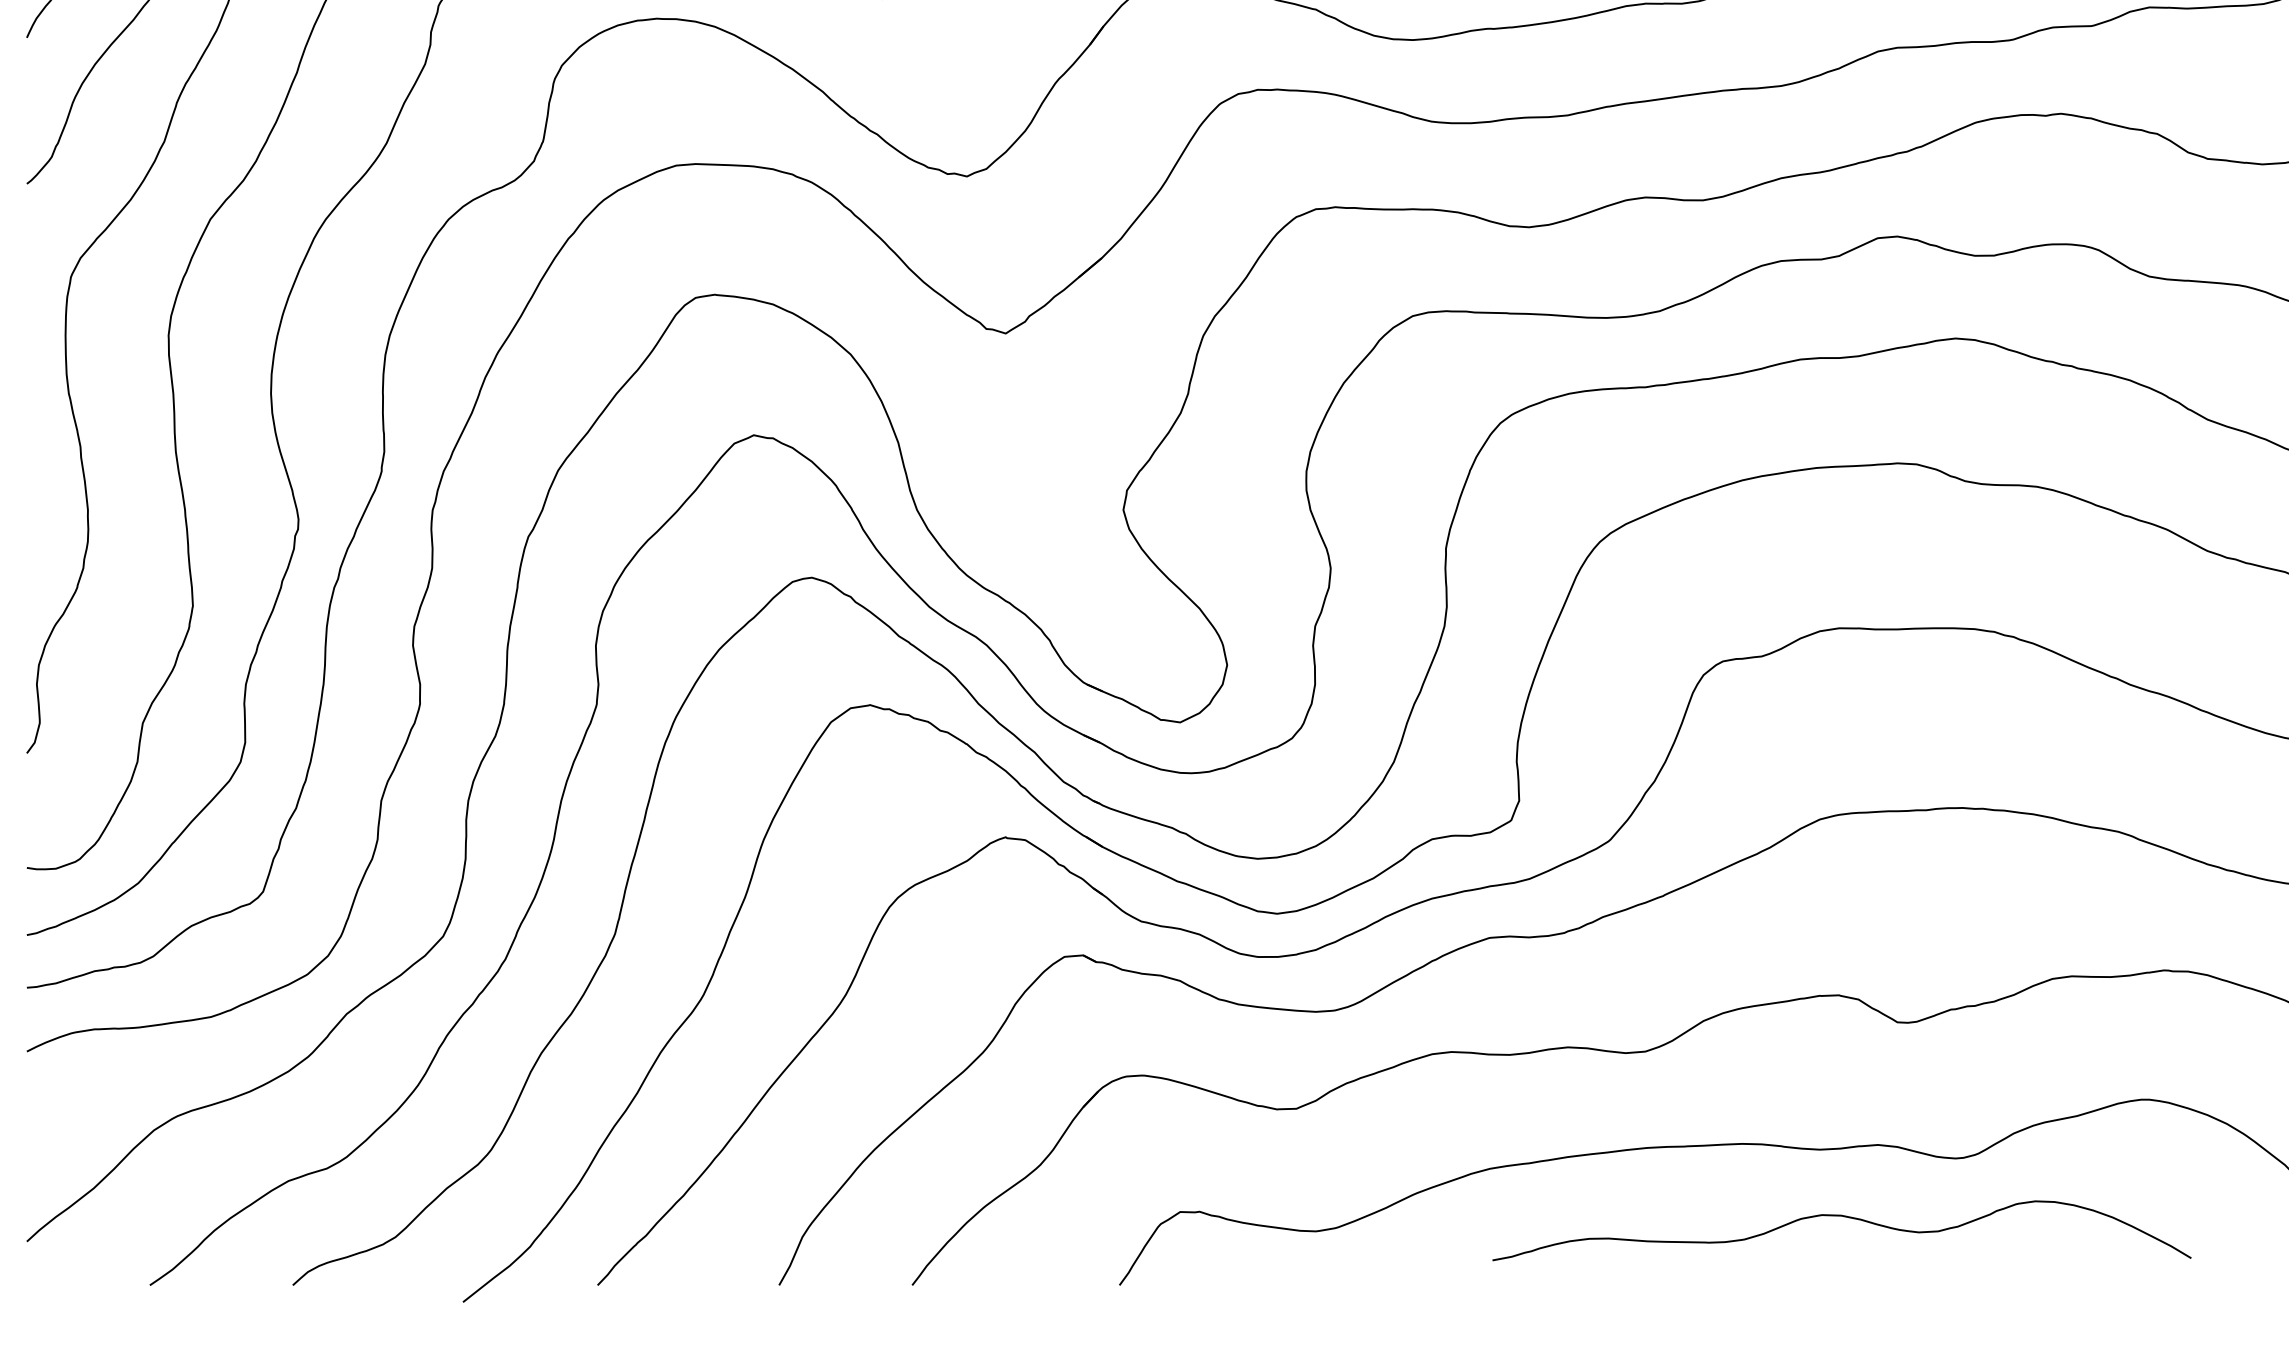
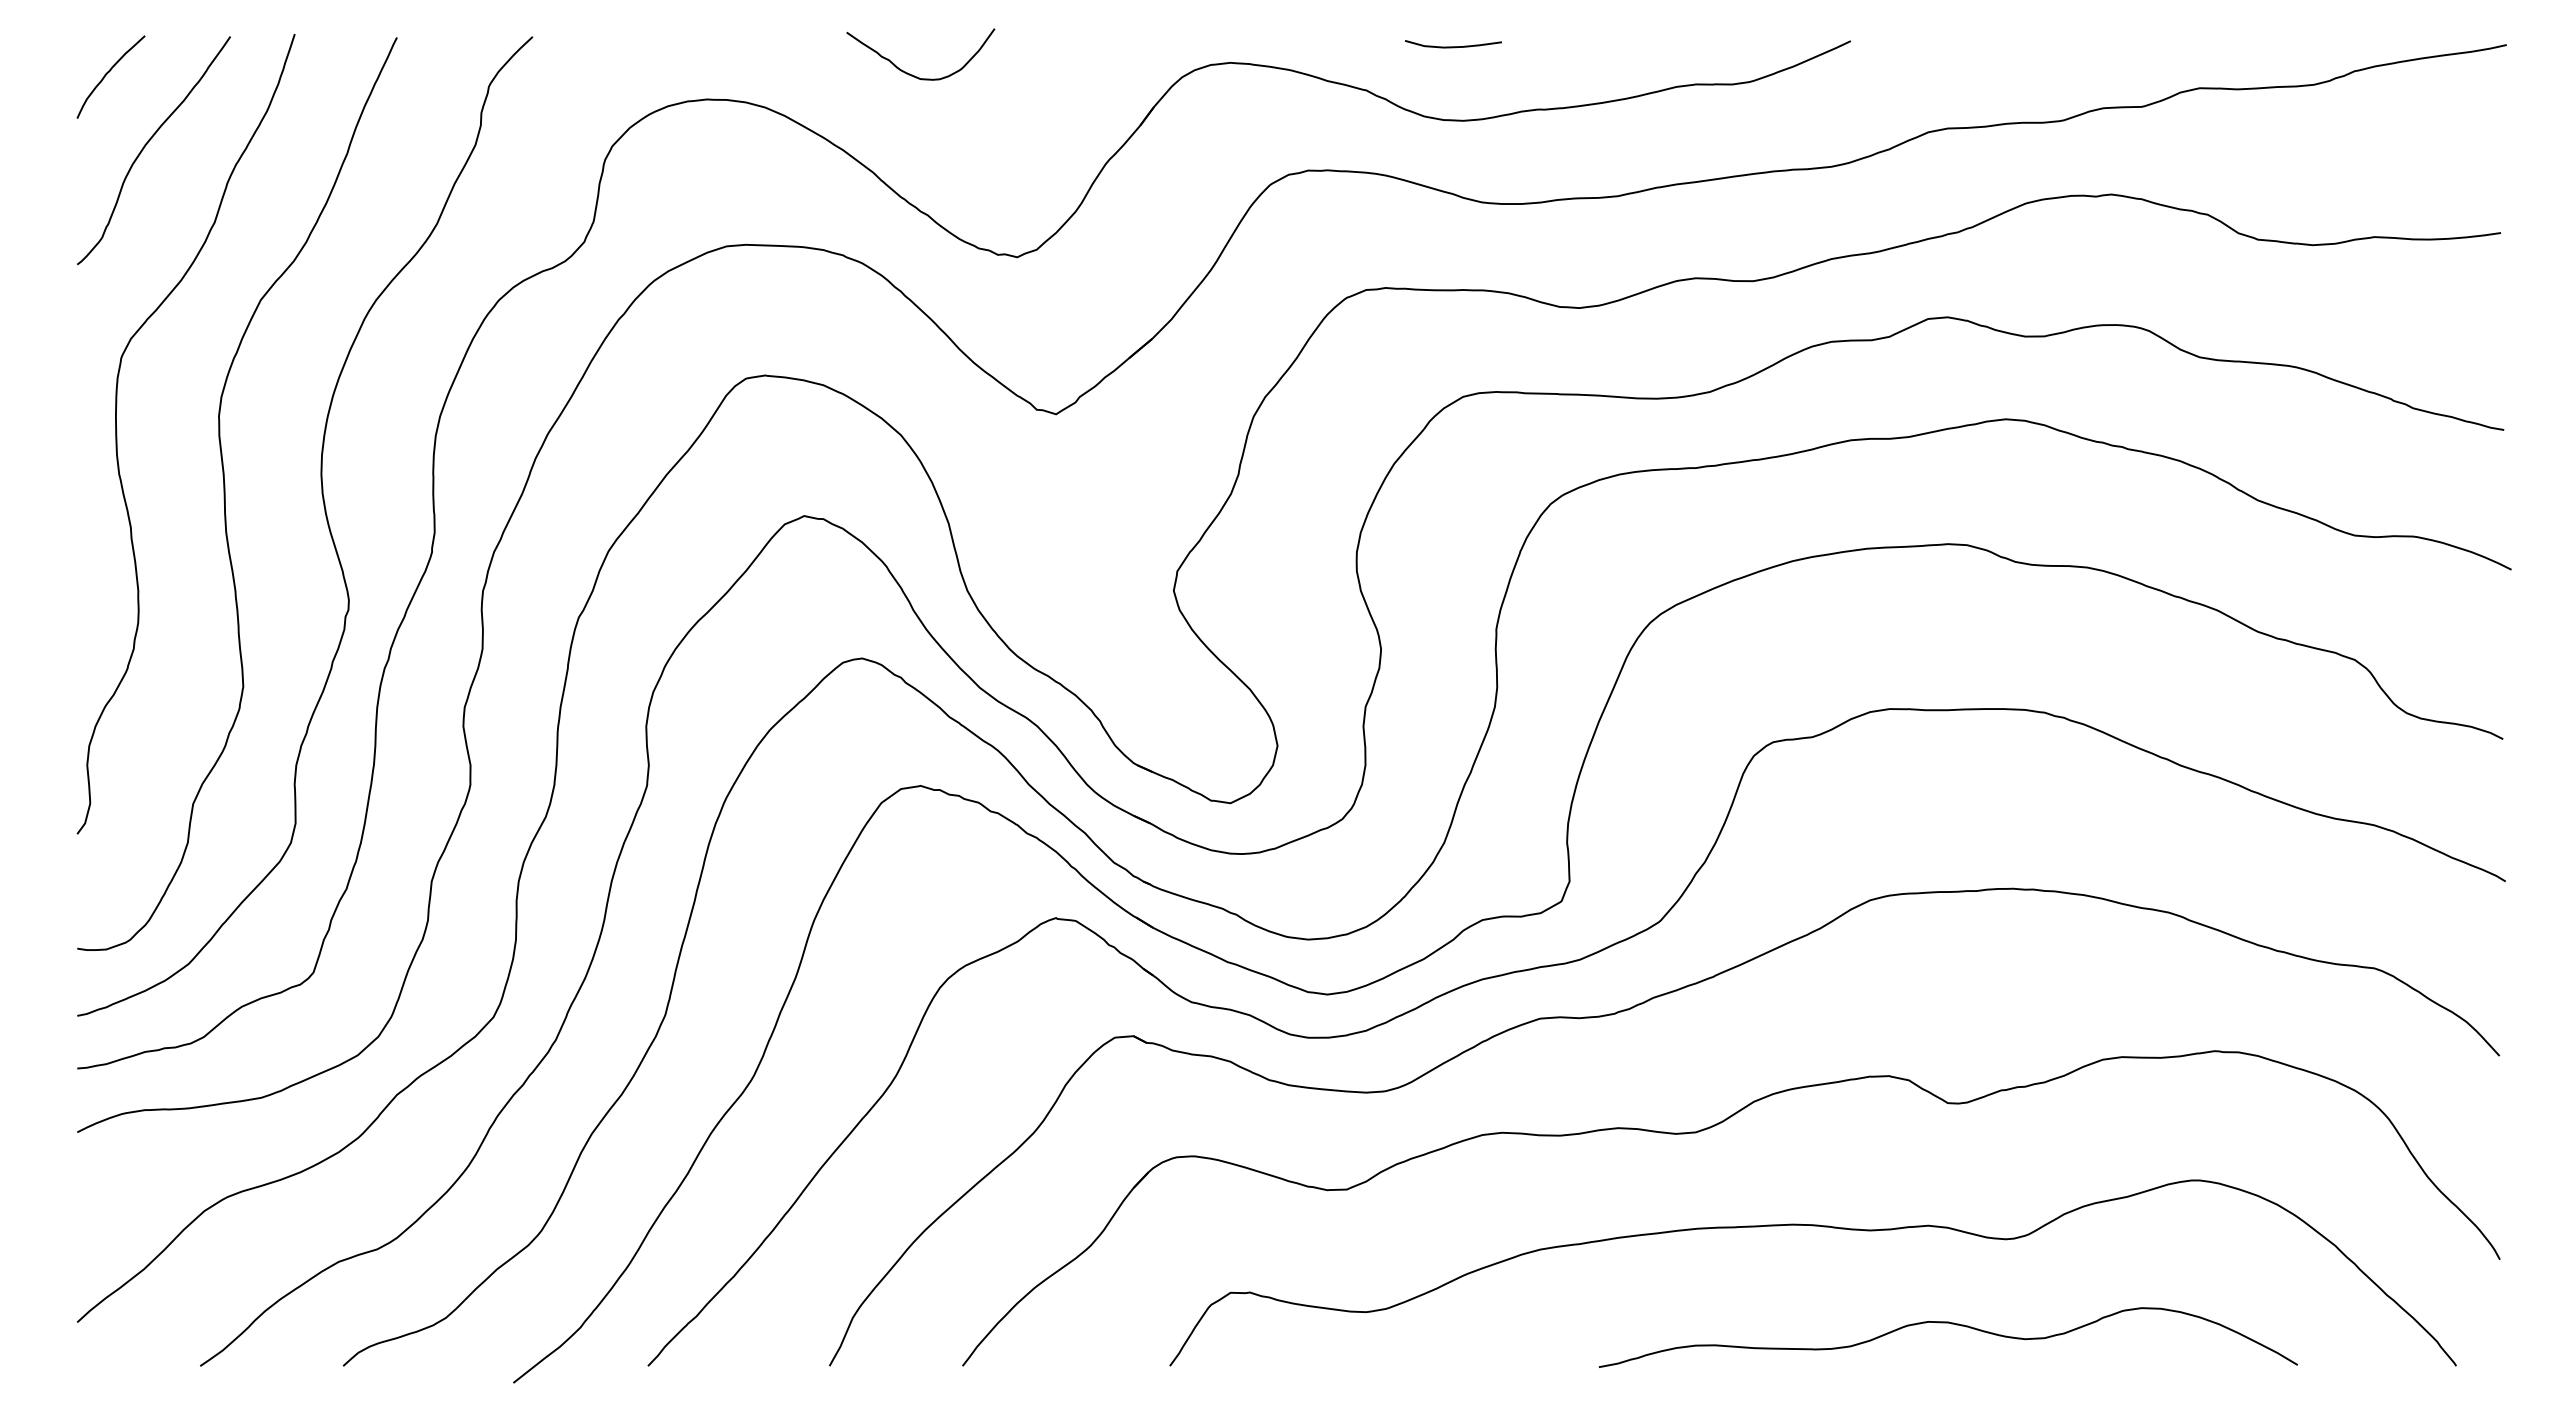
curve: (1845, 1217) -> (1951, 1324), moved

